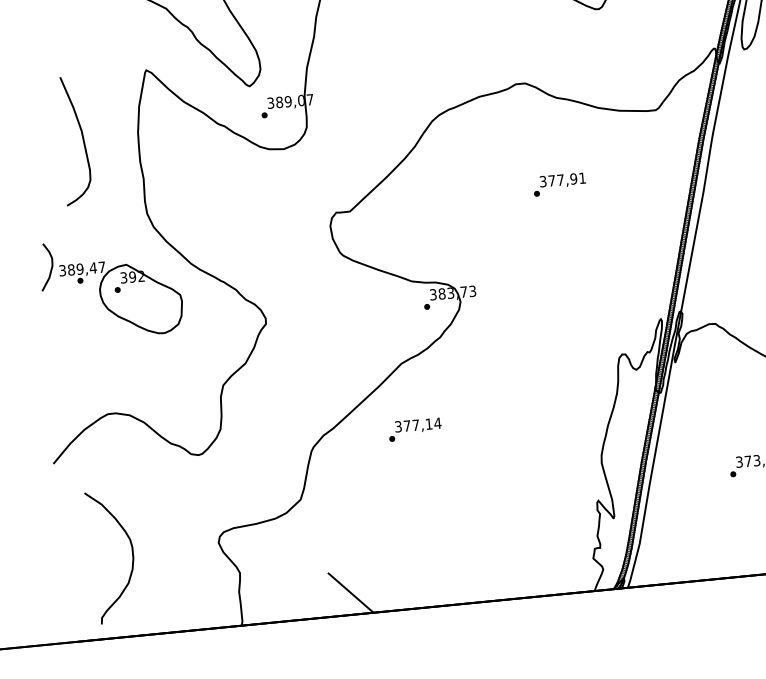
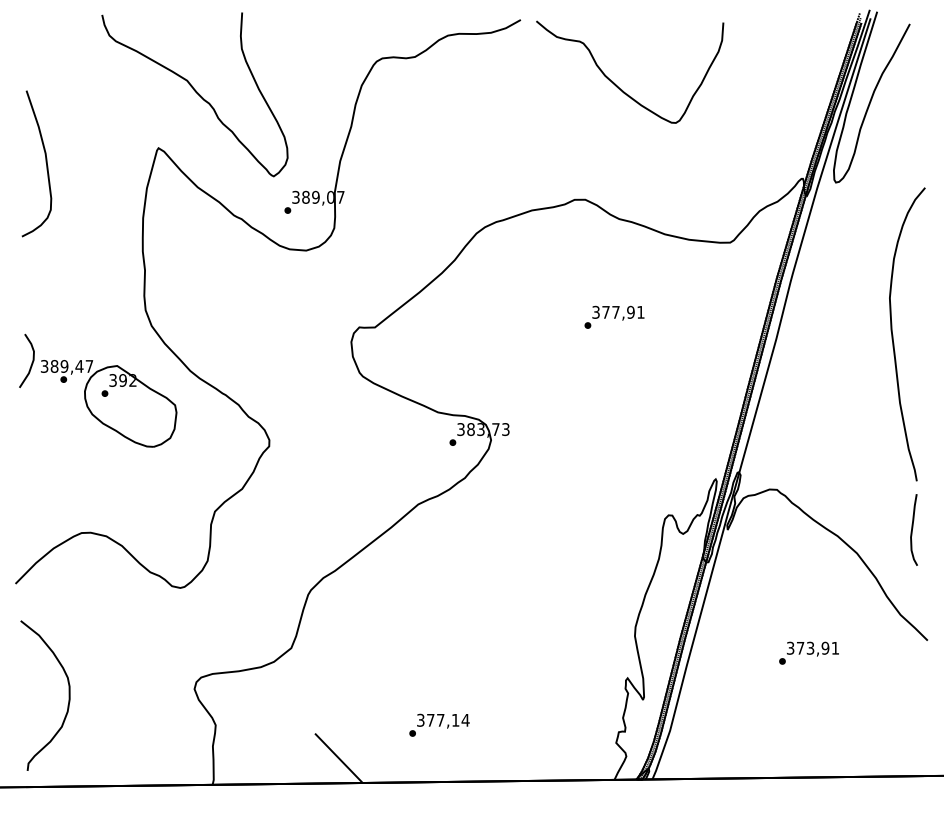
curve: (82, 138) -> (45, 162), moved
text: (415, 429) -> (439, 724), moved
curve: (132, 555) -> (68, 695), moved

